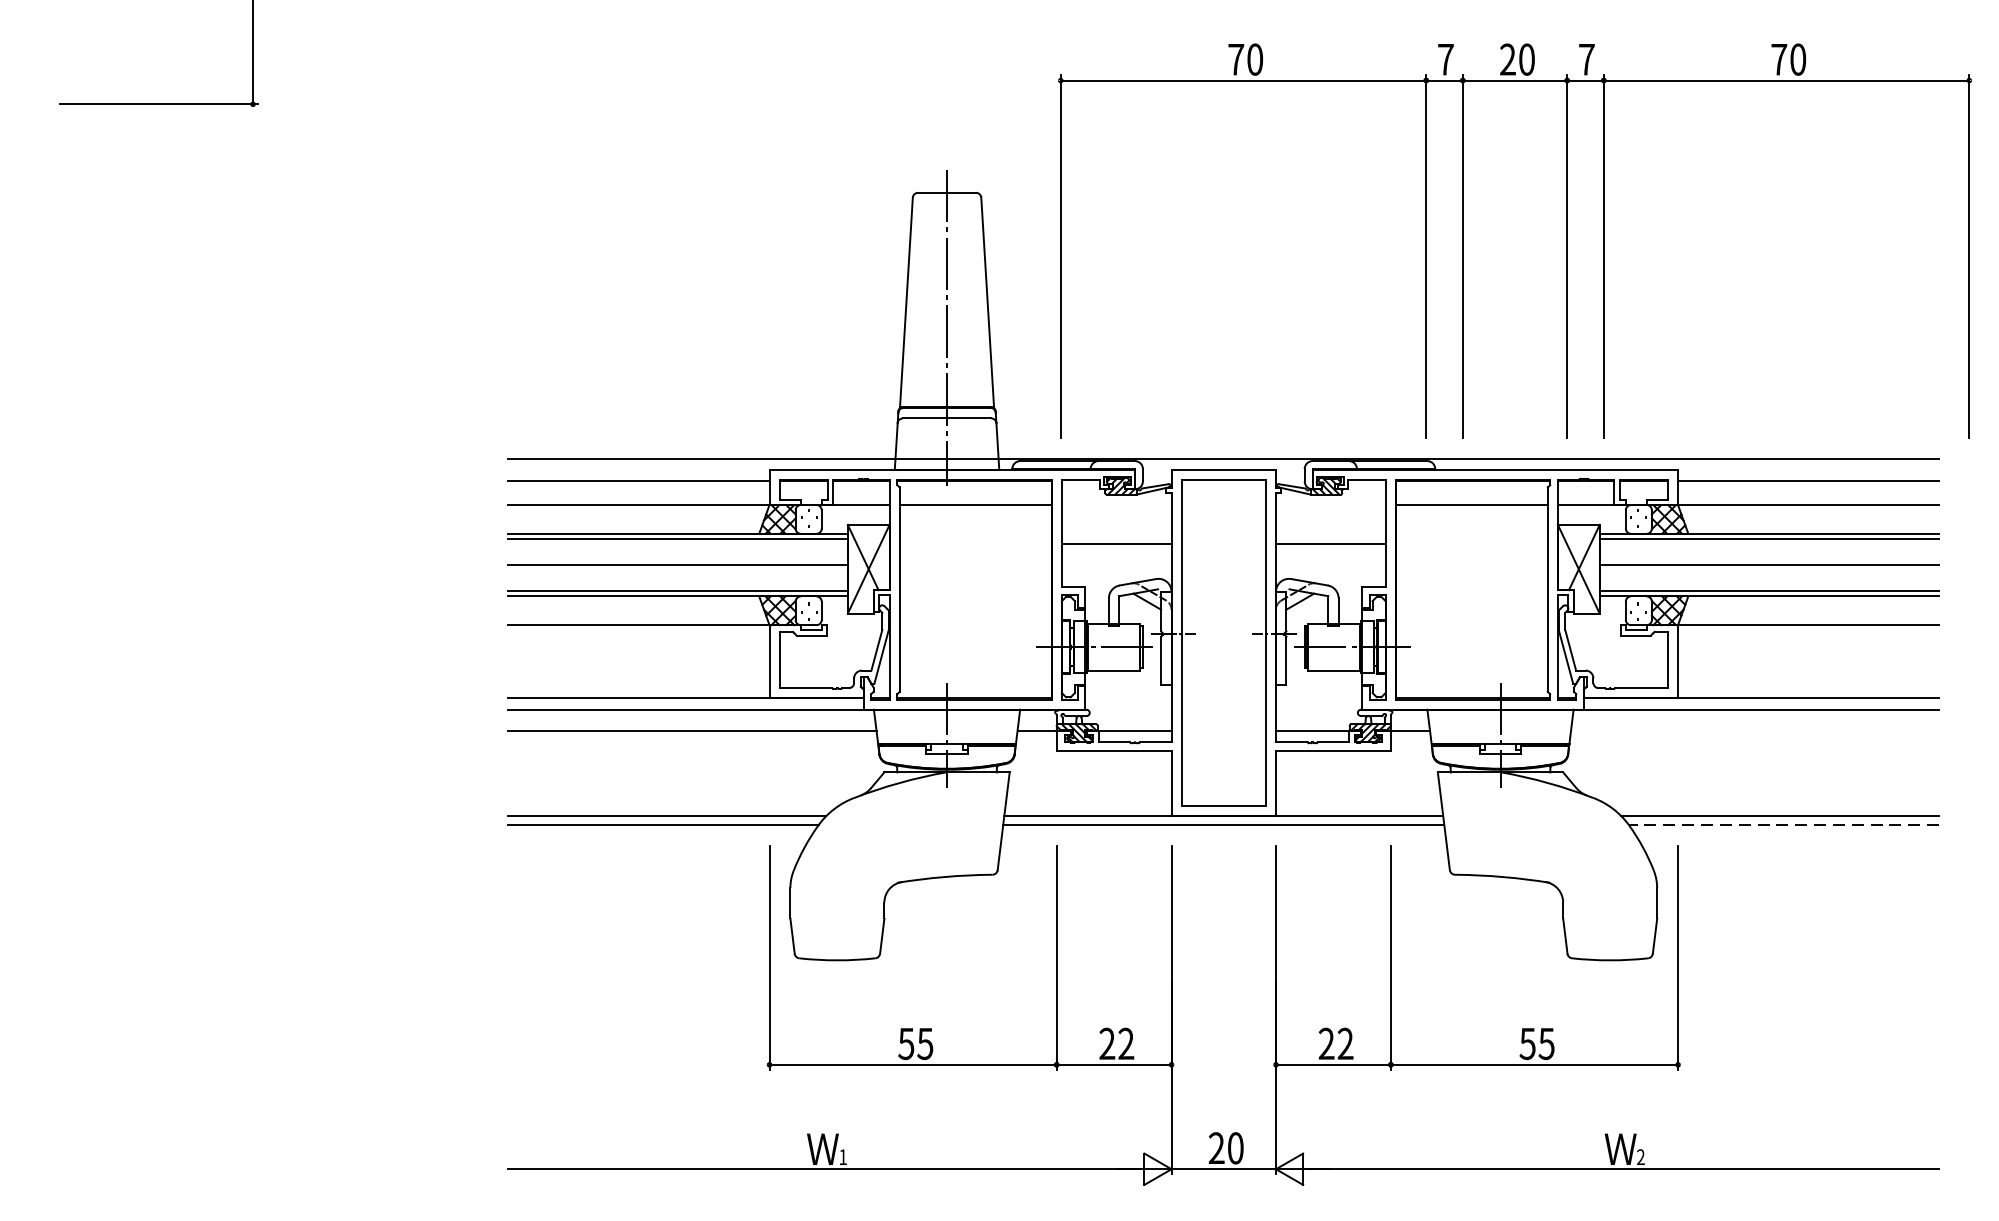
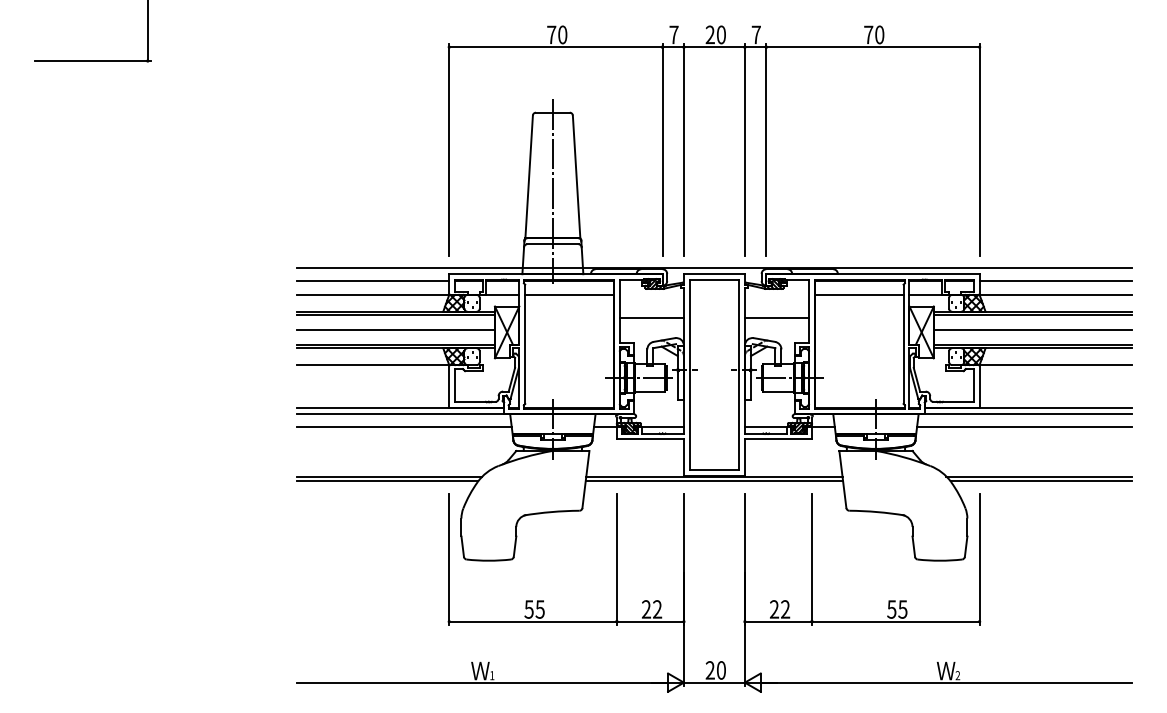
part: (1463, 240) -> (684, 140), moved
line: (1754, 730) -> (1024, 426), added
line: (1784, 824) -> (1041, 481), dashed -> solid

